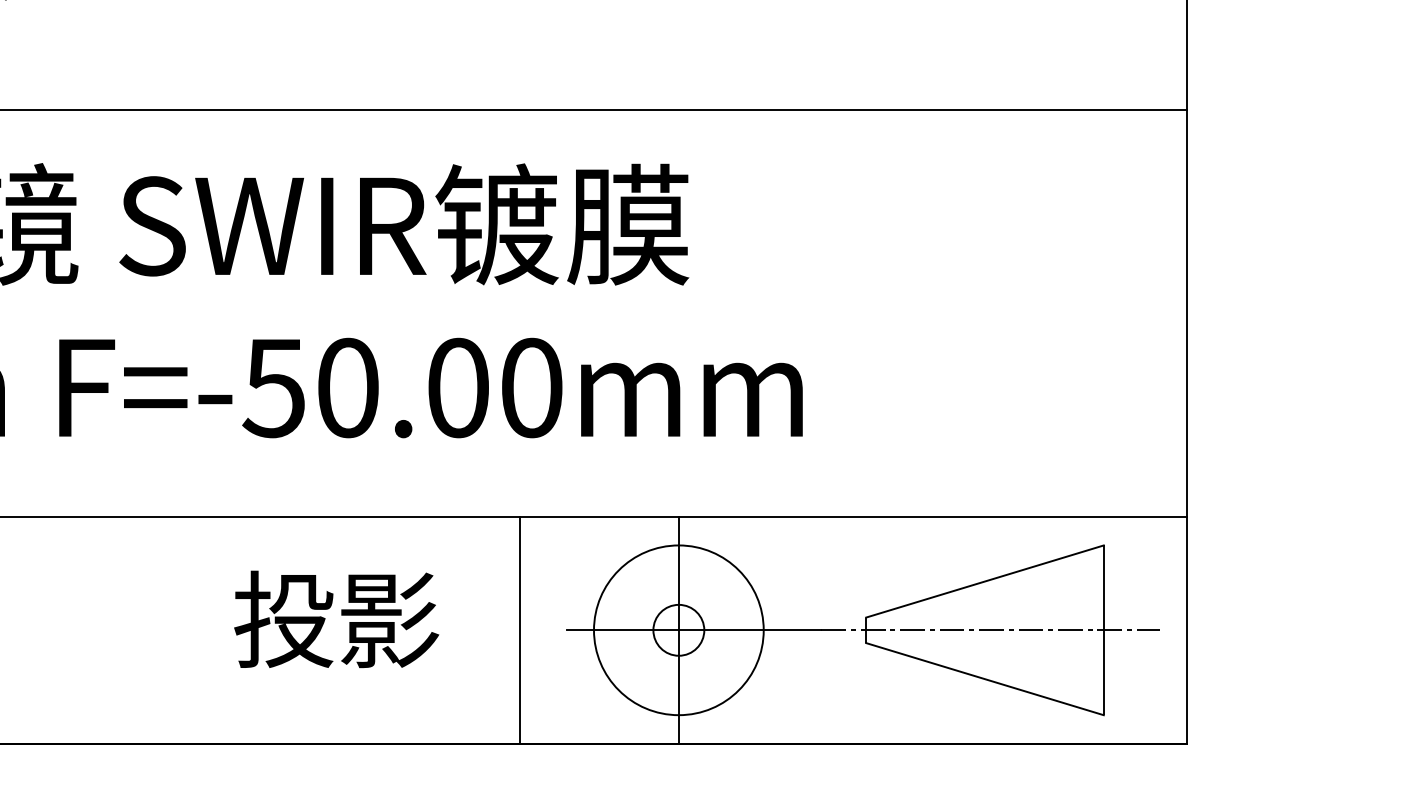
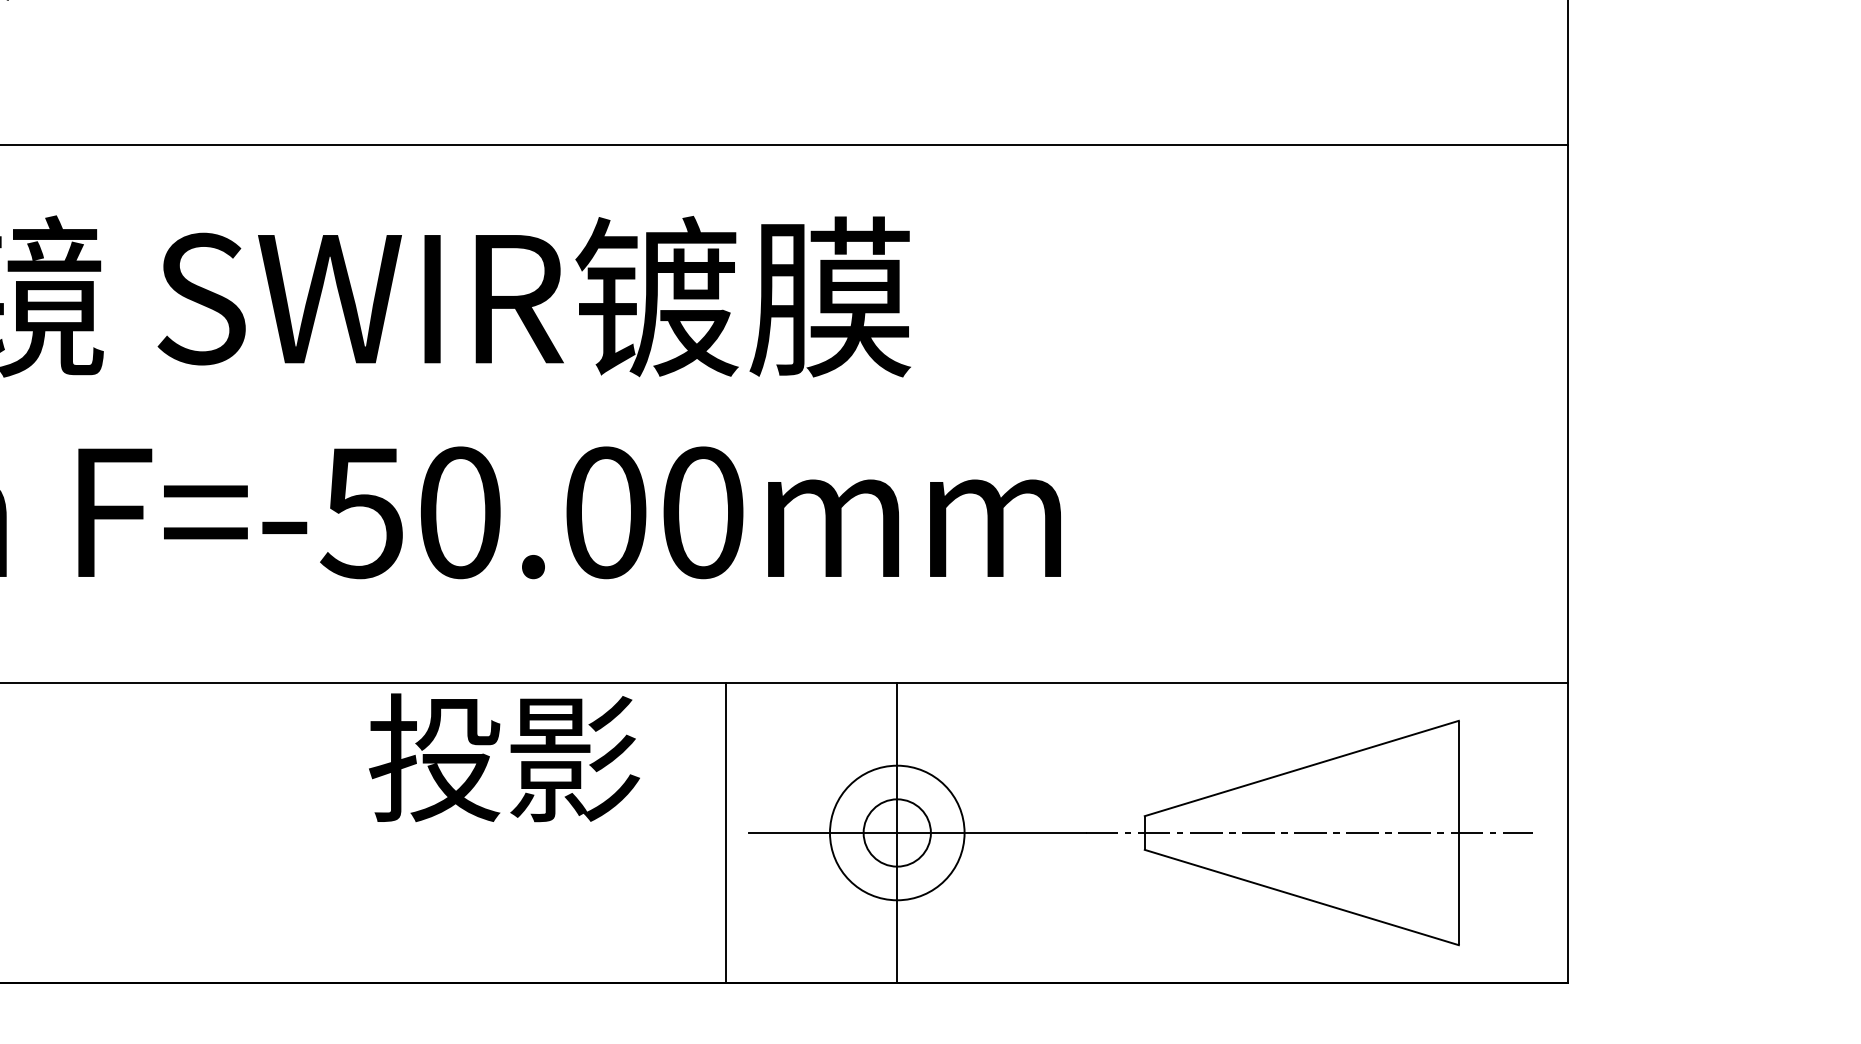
text: (336, 619) -> (504, 757), moved
line: (519, 630) -> (724, 833), moved
circle: (678, 630) -> (896, 833), size x0.6

